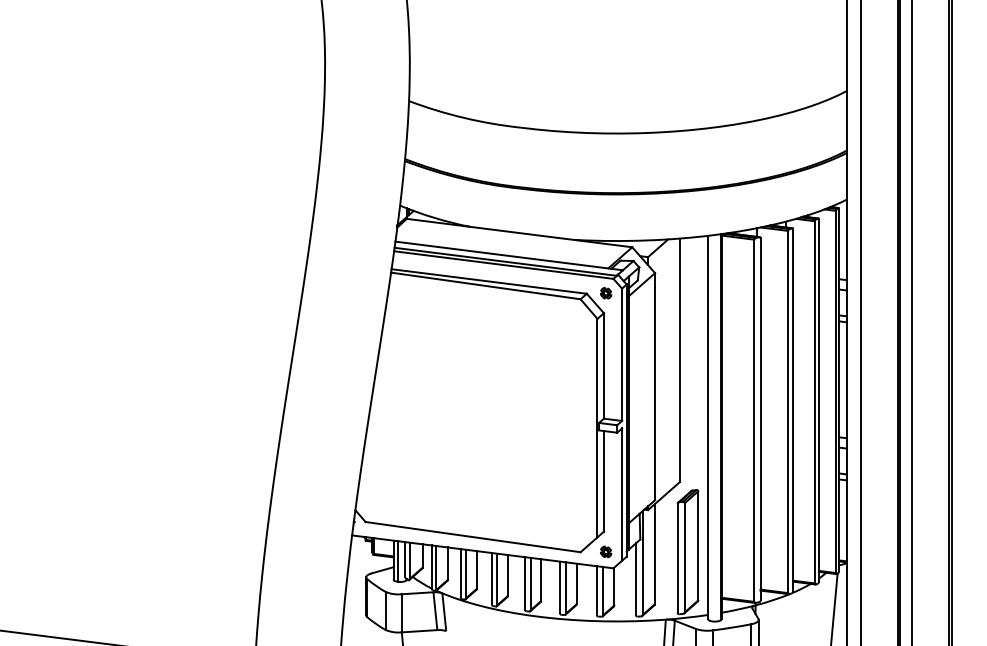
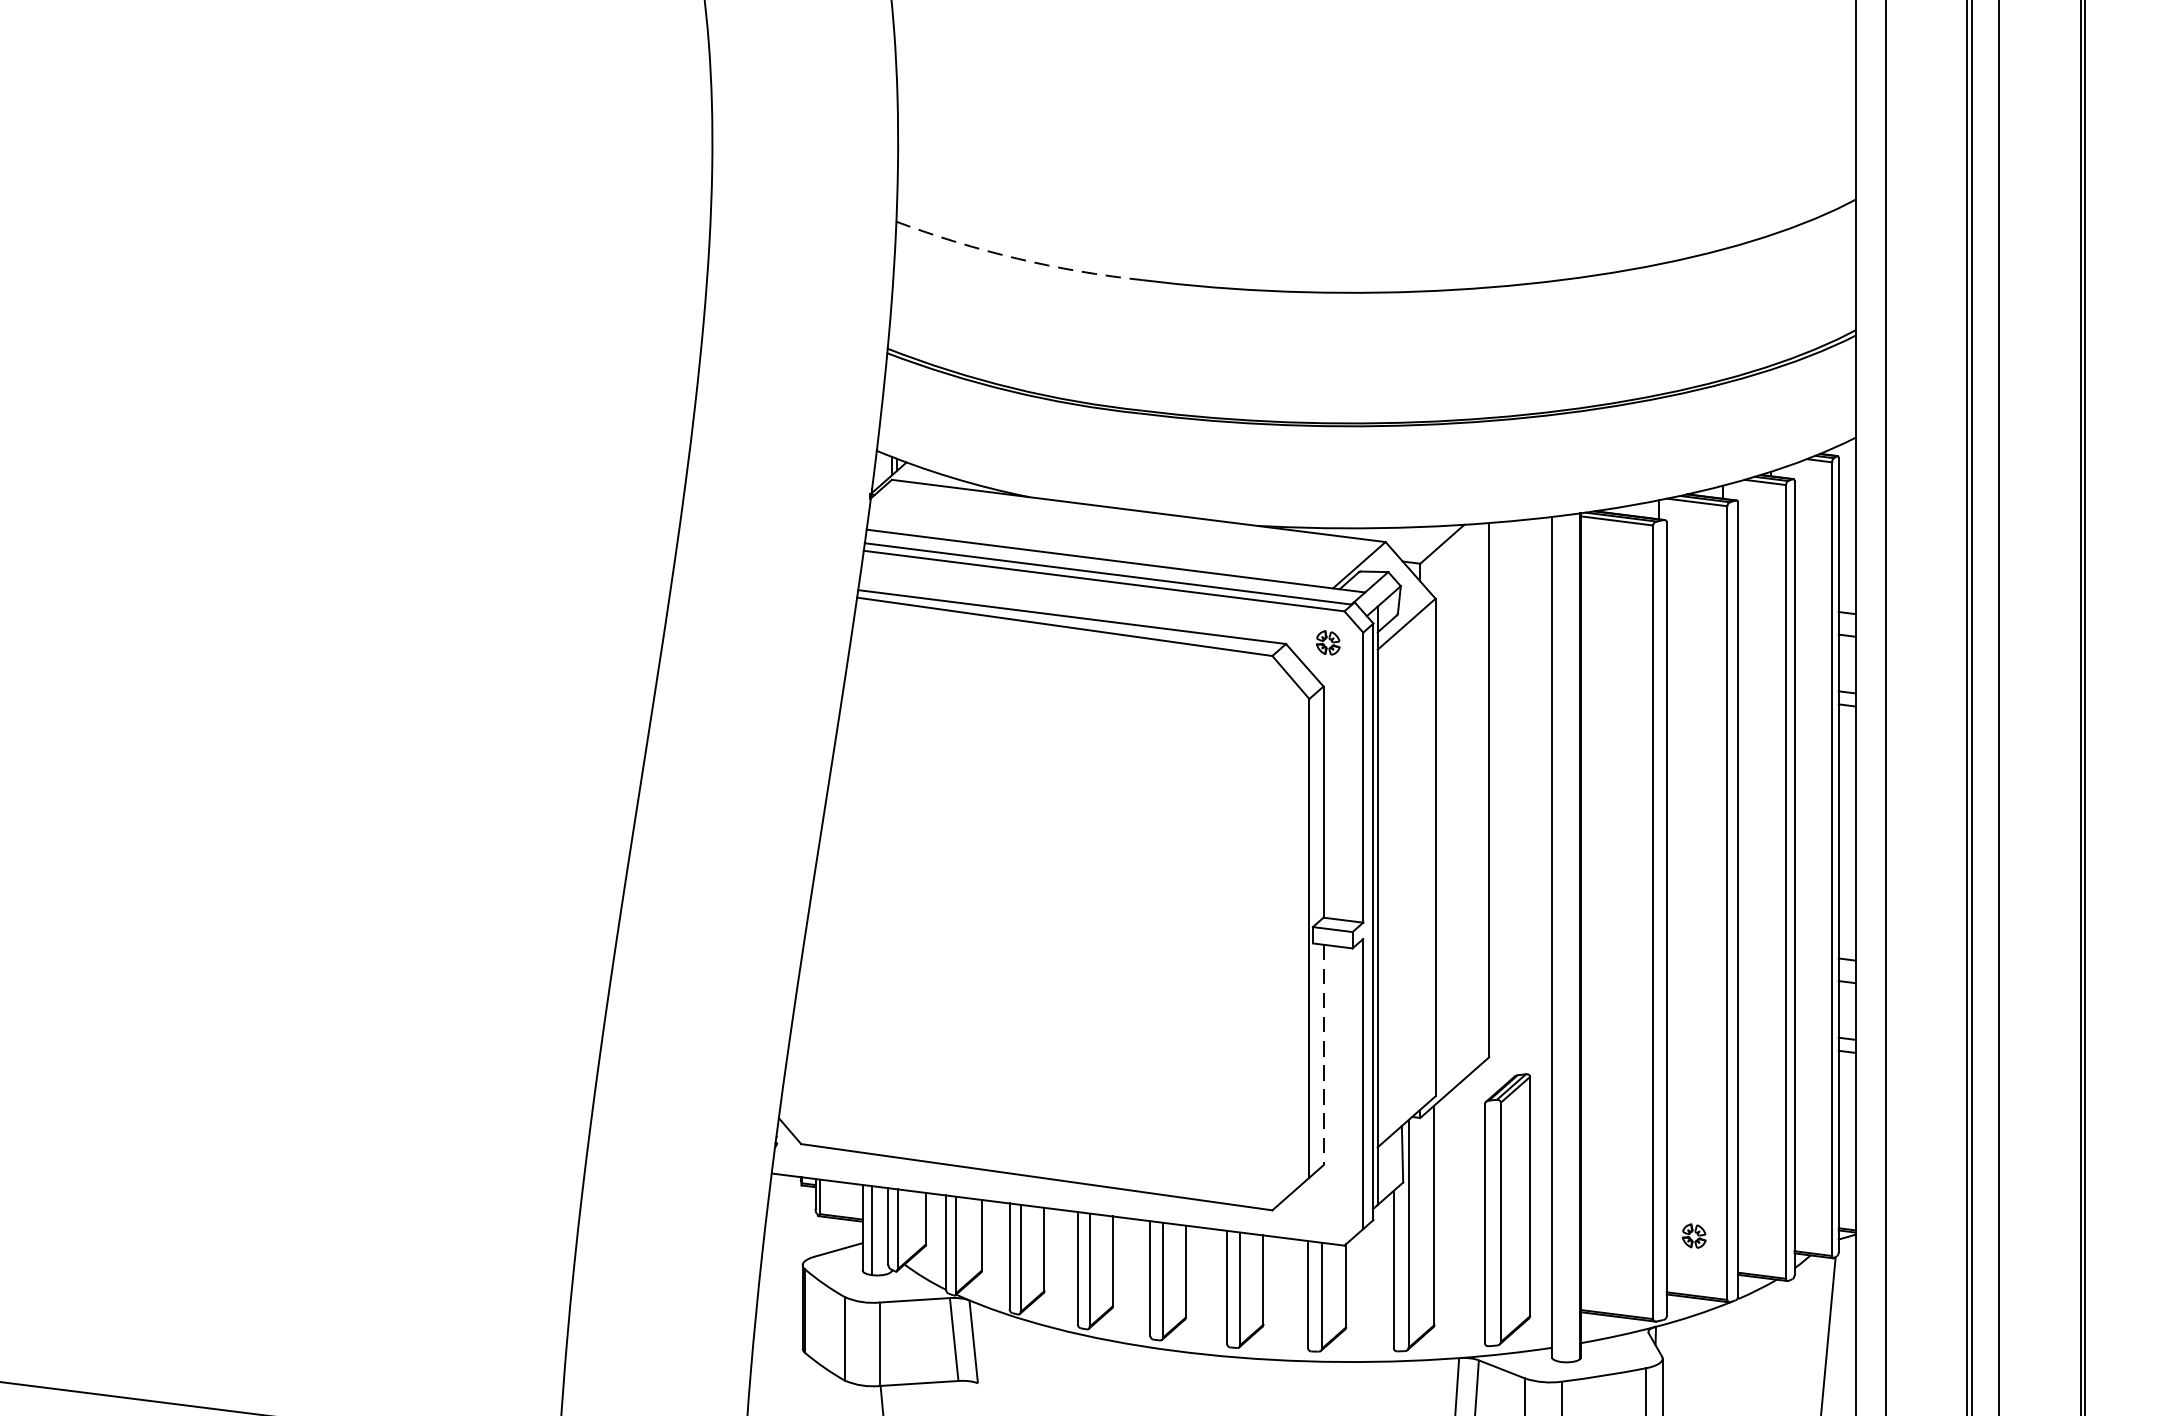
arc: (464, 117) -> (1017, 257), solid -> dashed
line: (603, 481) -> (1322, 1055), solid -> dashed
part: (606, 551) -> (1695, 1235), moved

